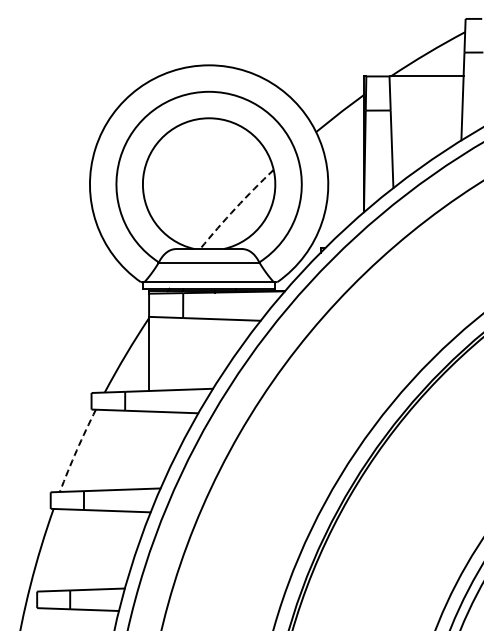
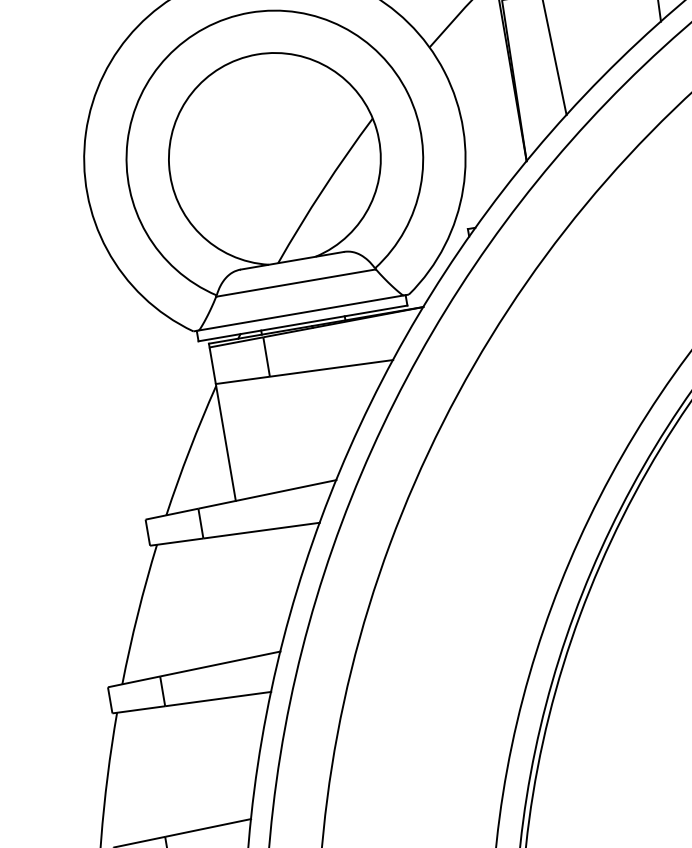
arc: (235, 208) -> (322, 189), dashed -> solid
arc: (76, 450) -> (137, 614), dashed -> solid

